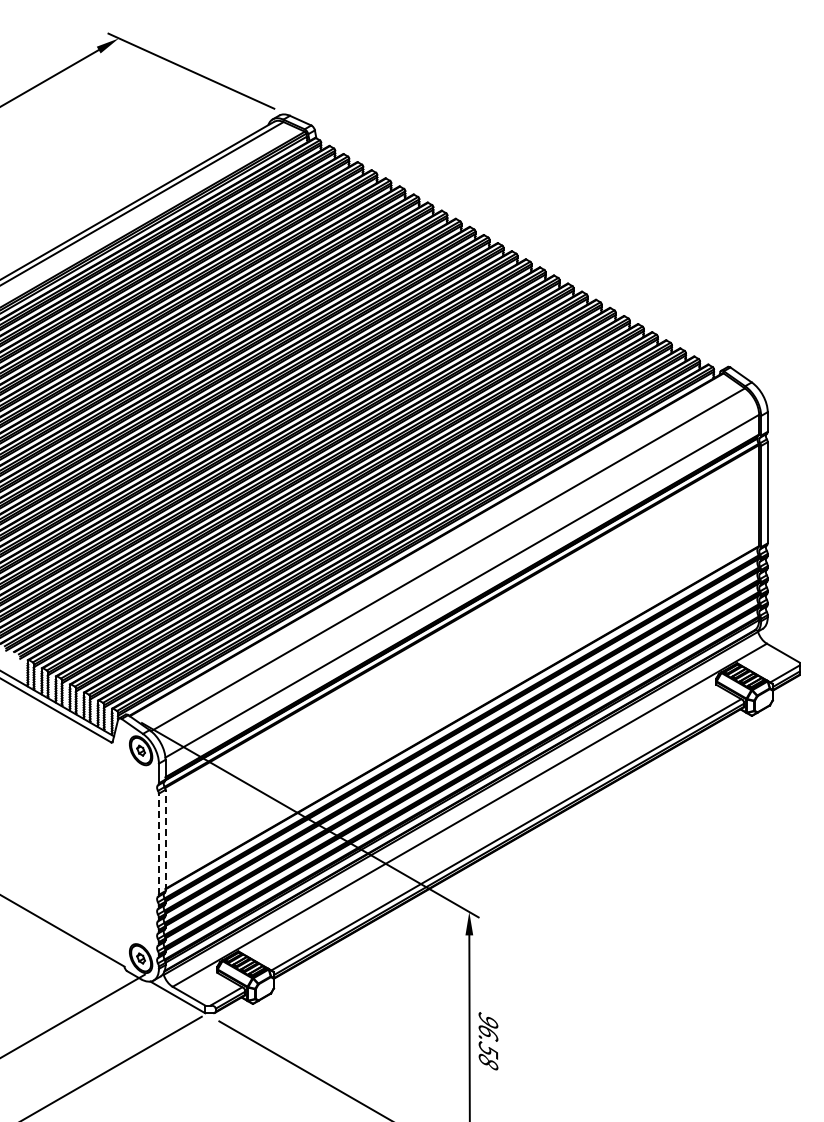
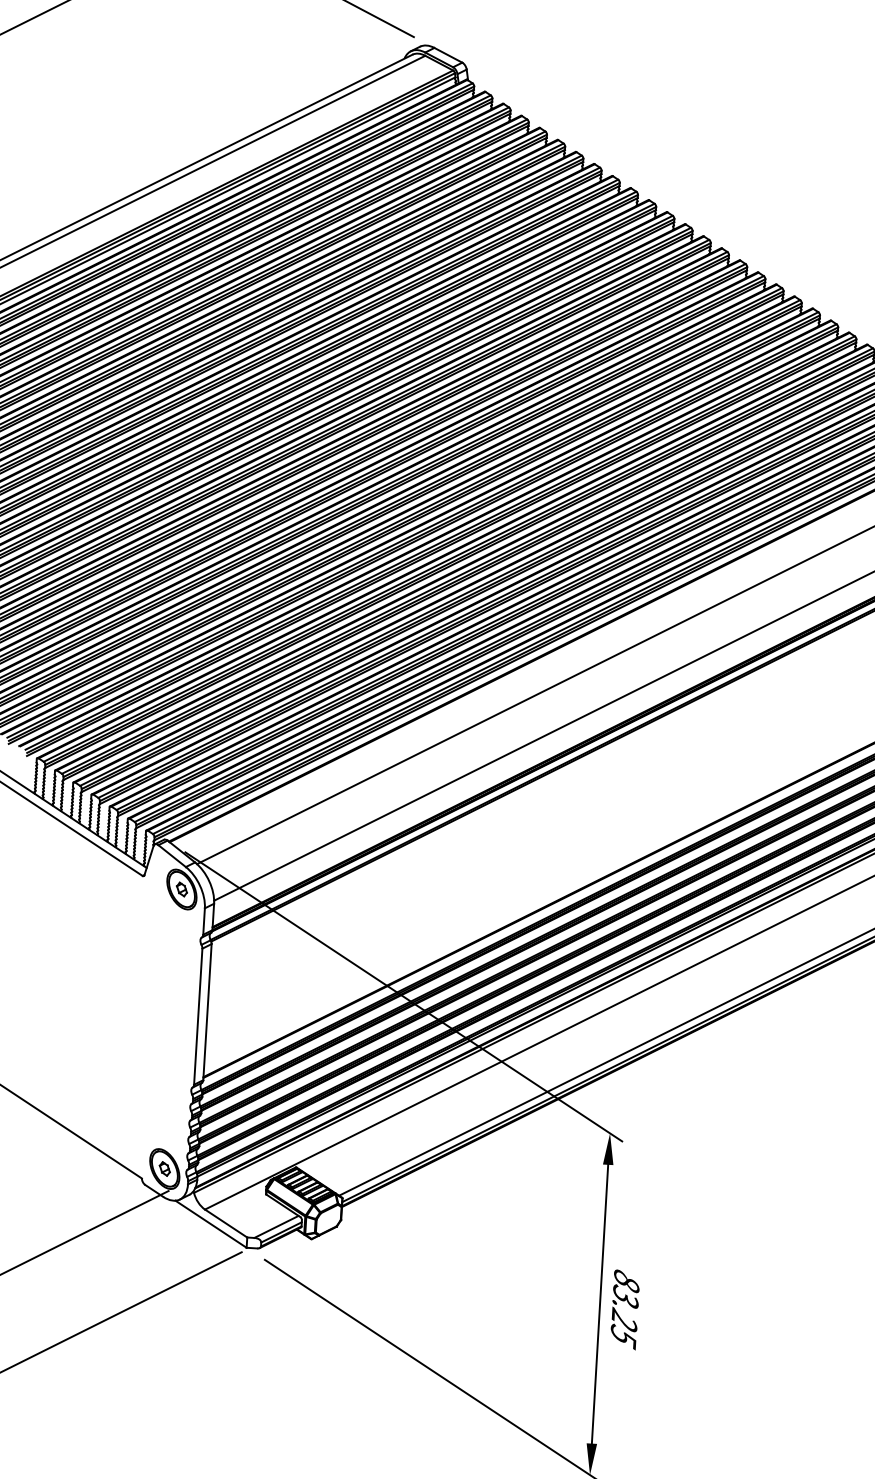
line: (165, 840) -> (207, 1012), dashed -> solid
line: (158, 844) -> (197, 1017), dashed -> solid
text: (488, 1041) -> (625, 1309), 96.58 -> 83.25

